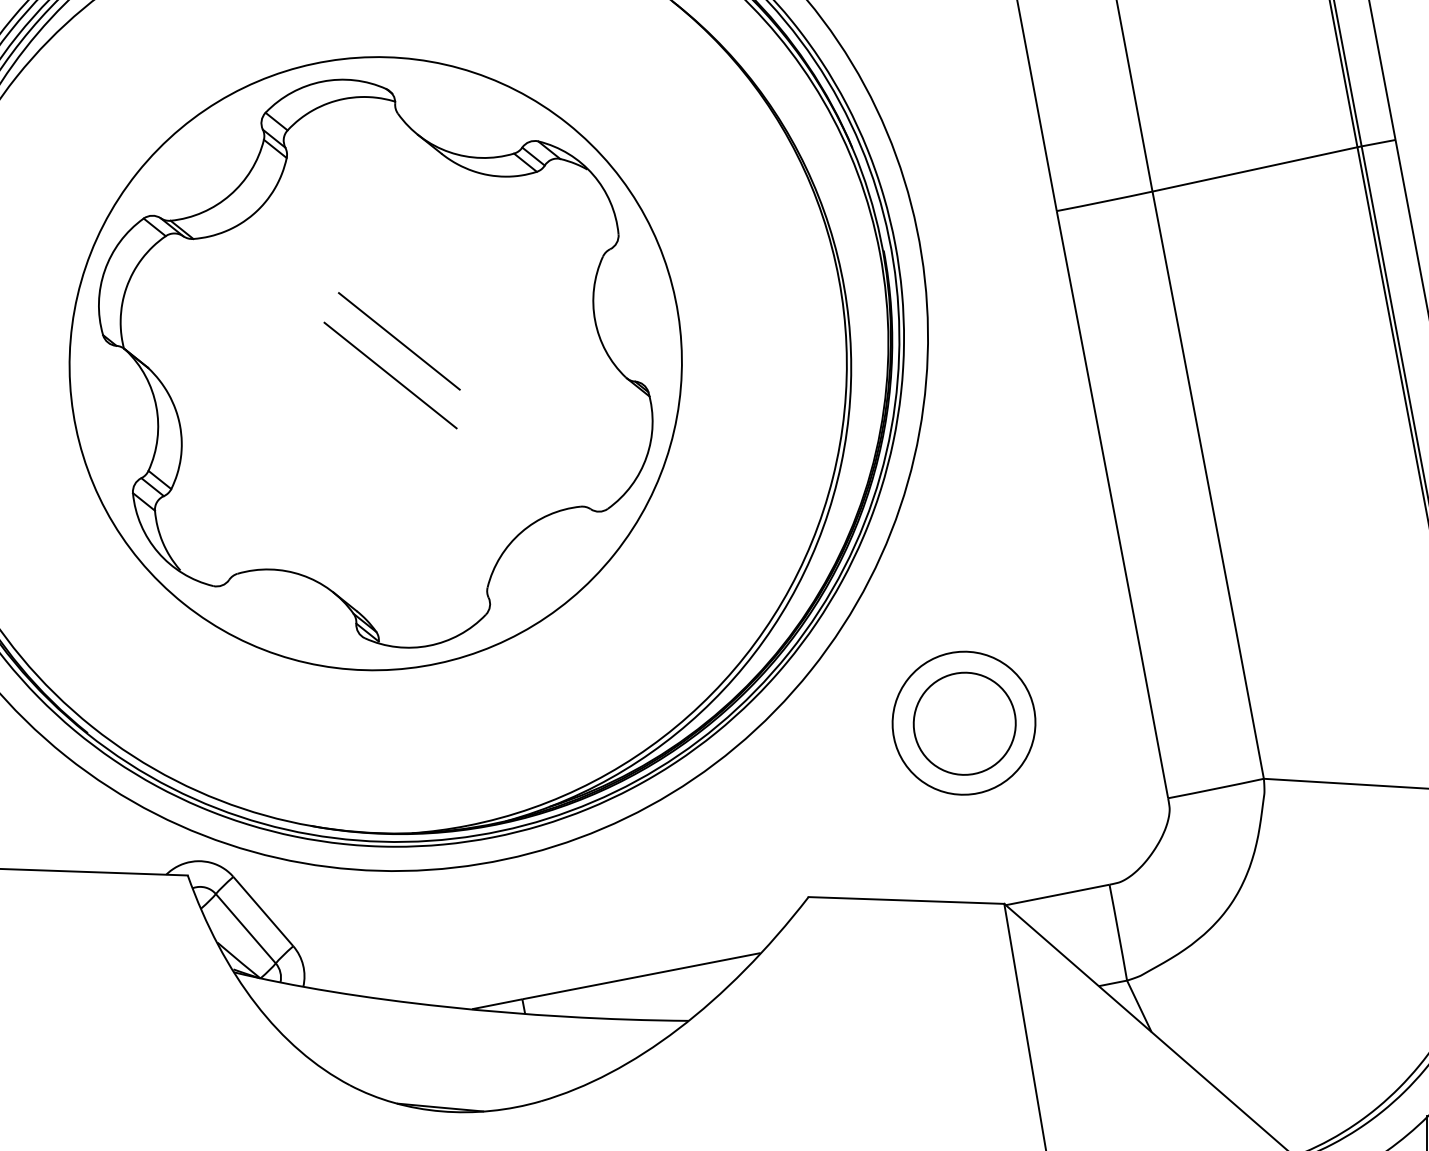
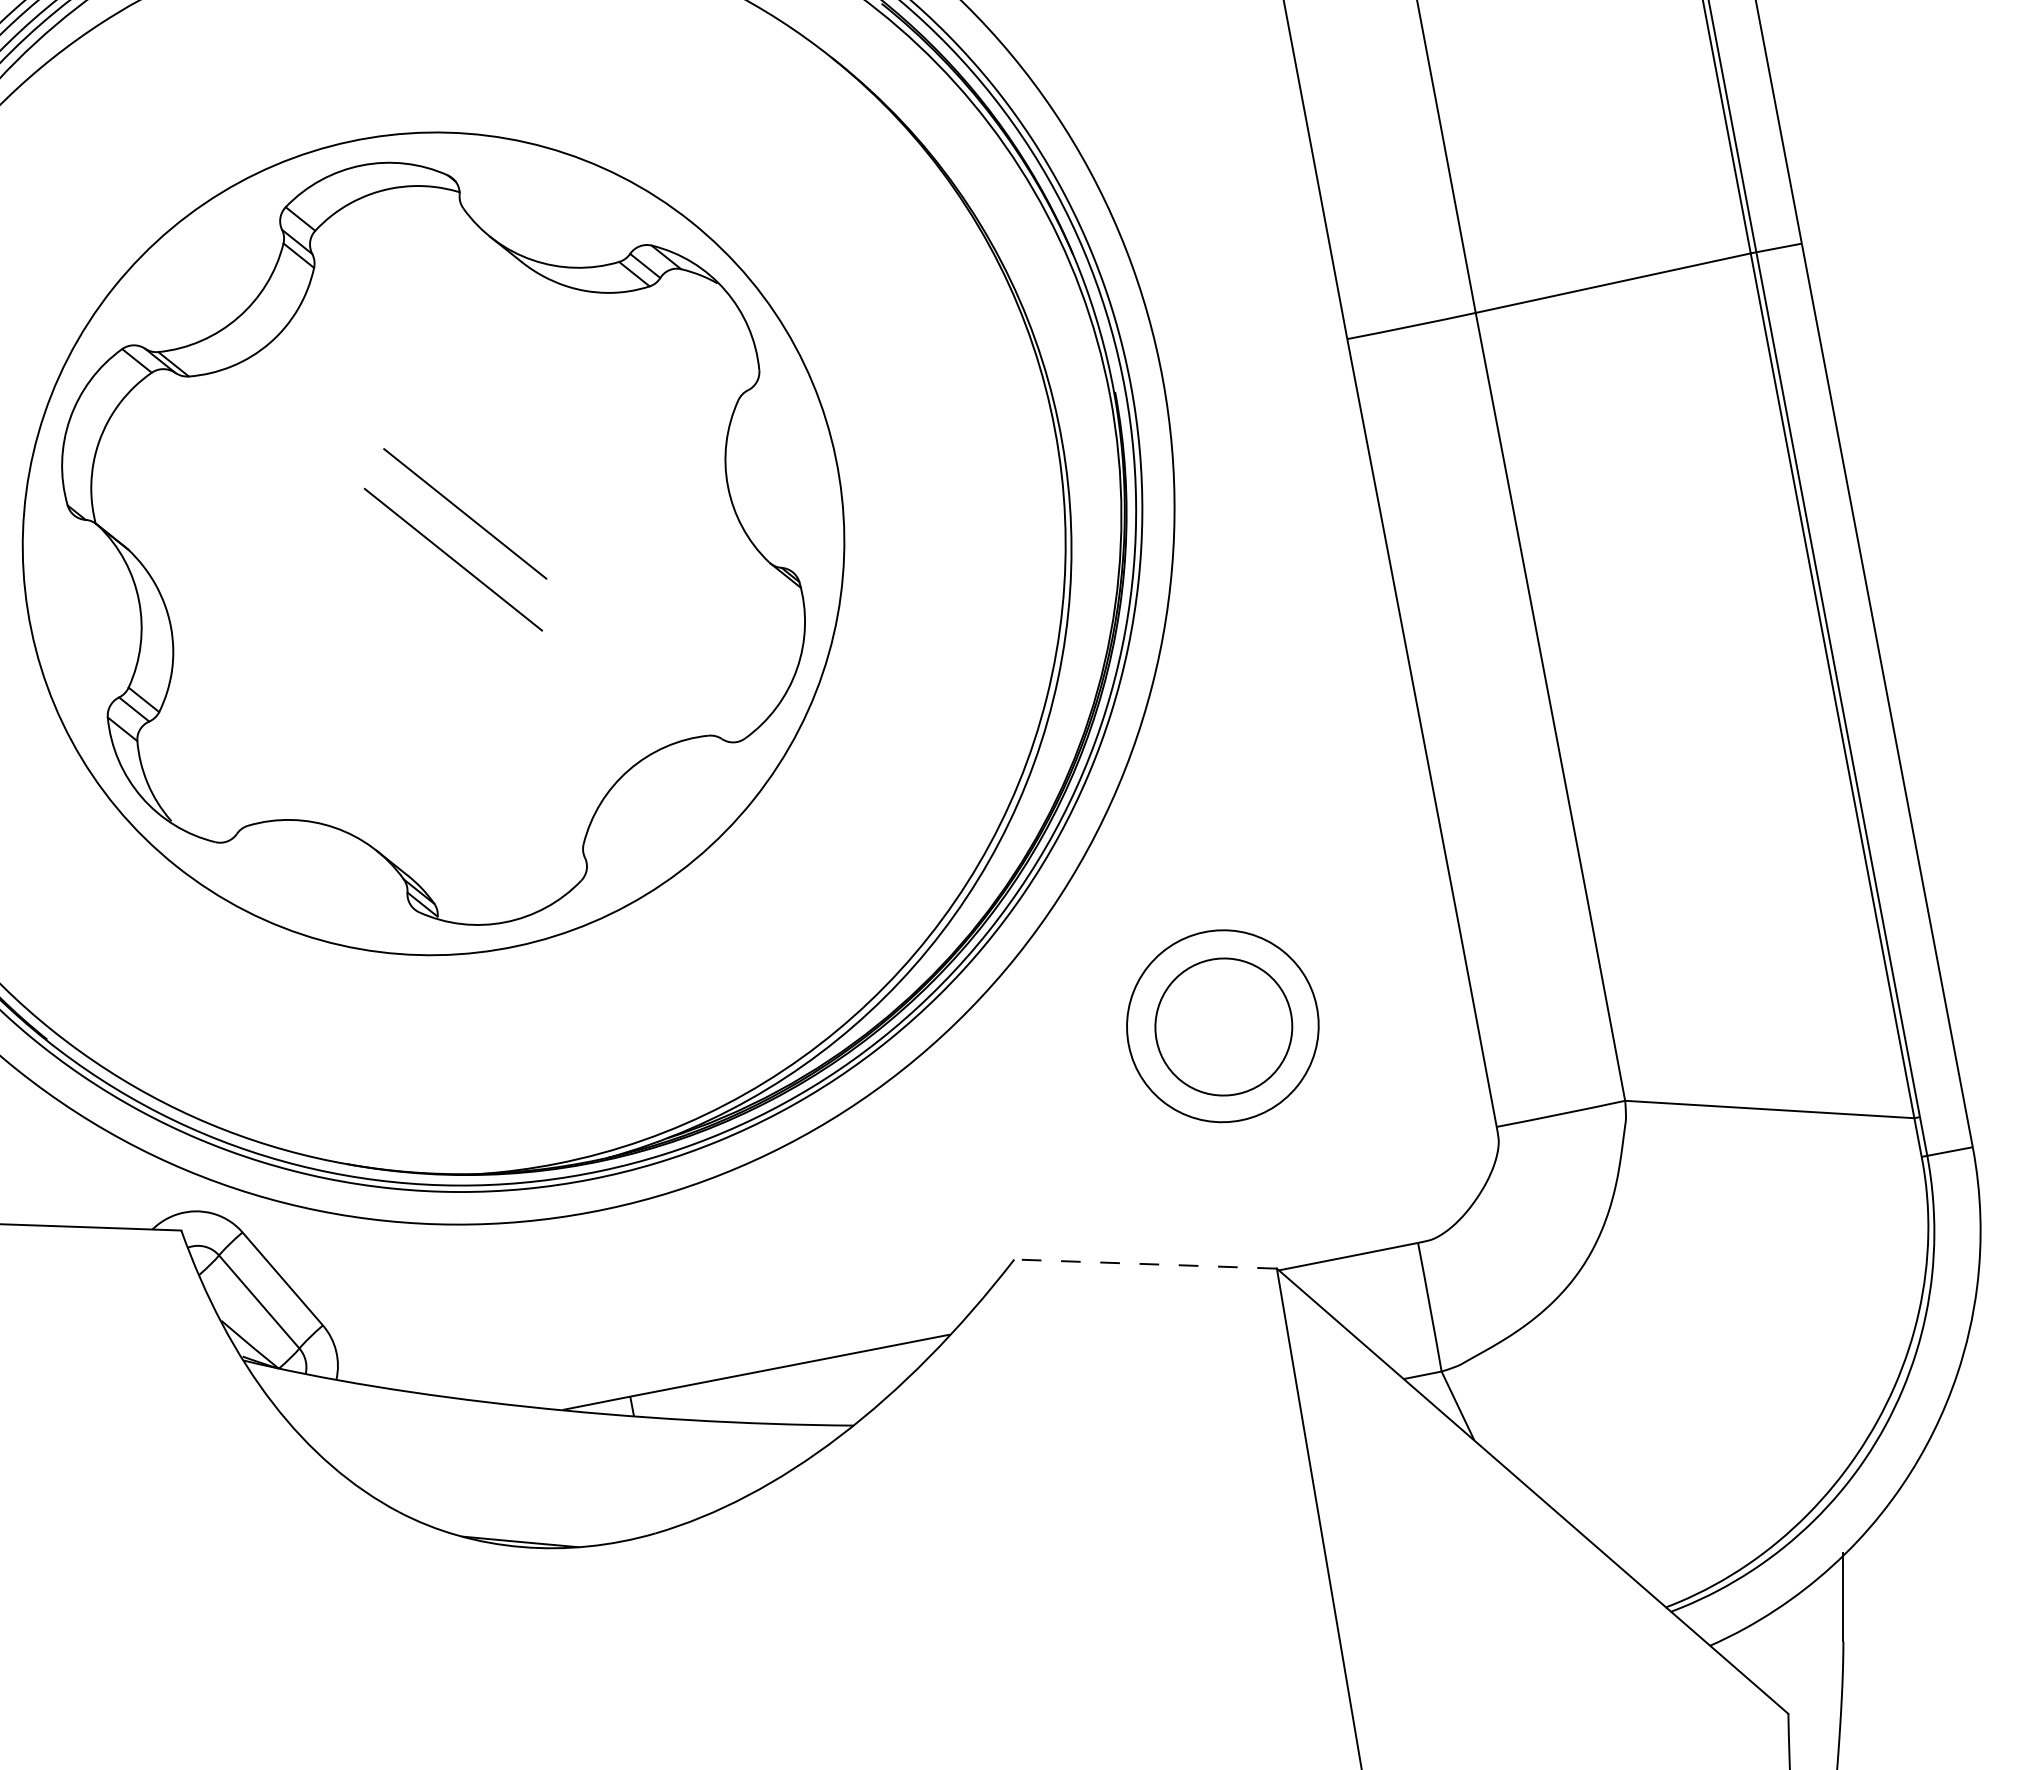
line: (906, 900) -> (1145, 1264), solid -> dashed

